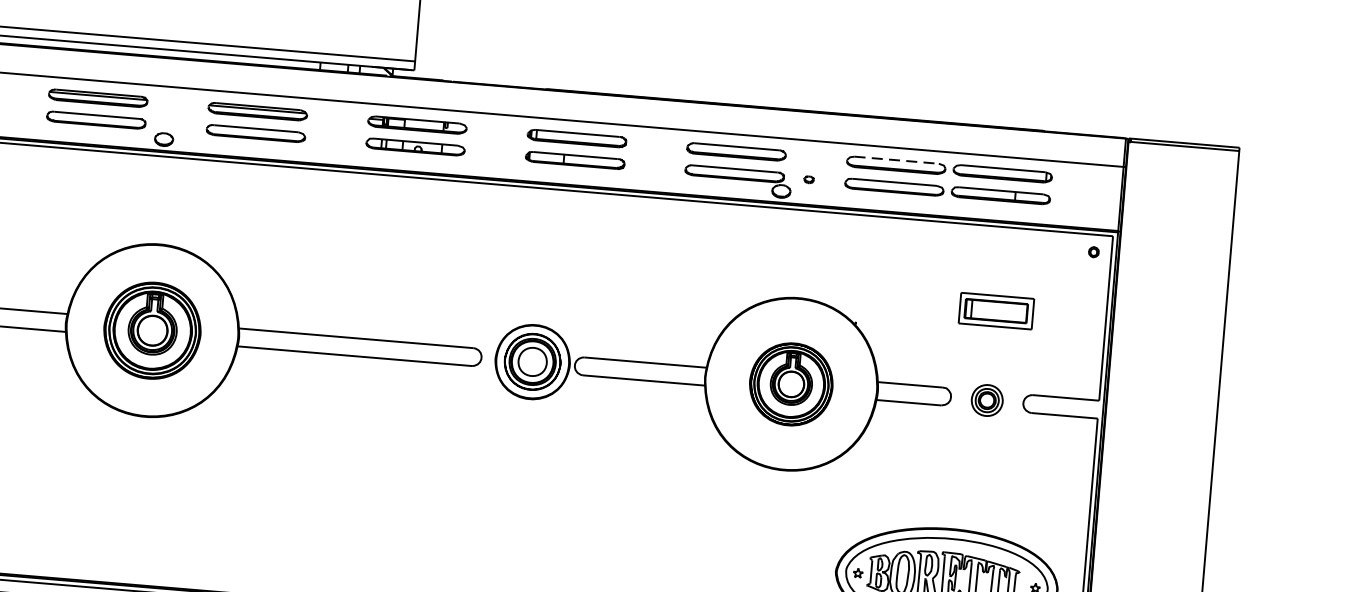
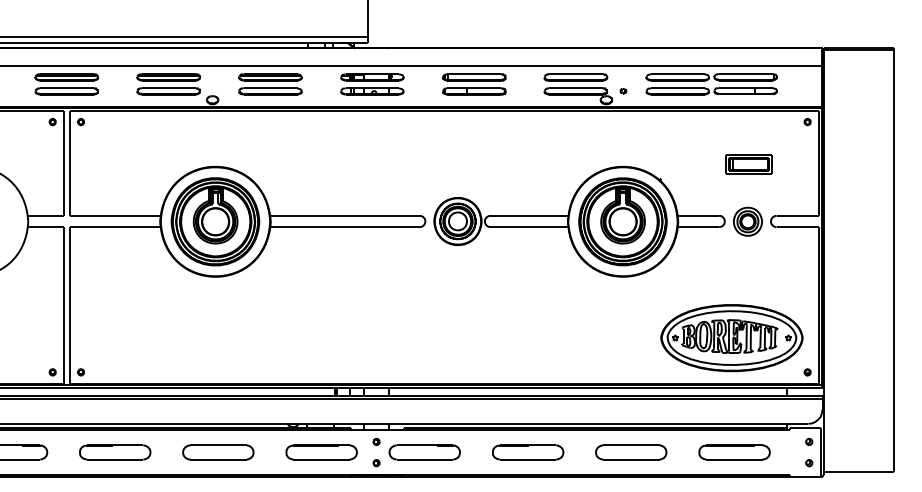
line: (896, 160) -> (677, 74), dashed -> solid
part: (152, 330) -> (215, 221), size x1.43
part: (790, 383) -> (622, 221), size x1.67
part: (986, 400) -> (747, 221), size x1.43

